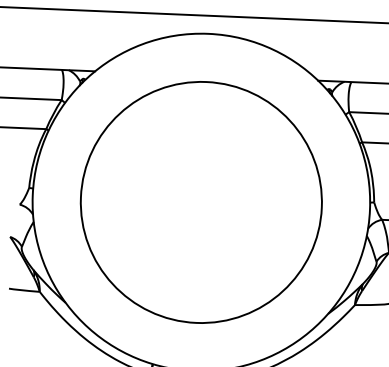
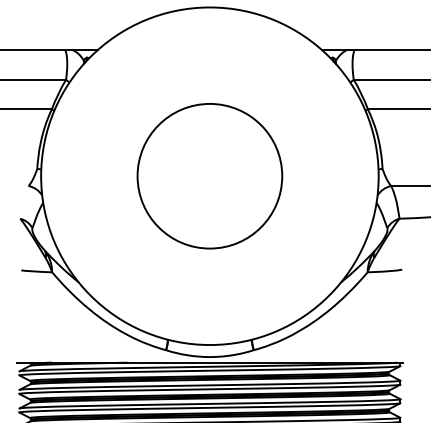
circle: (201, 201) -> (209, 175), size x0.6

